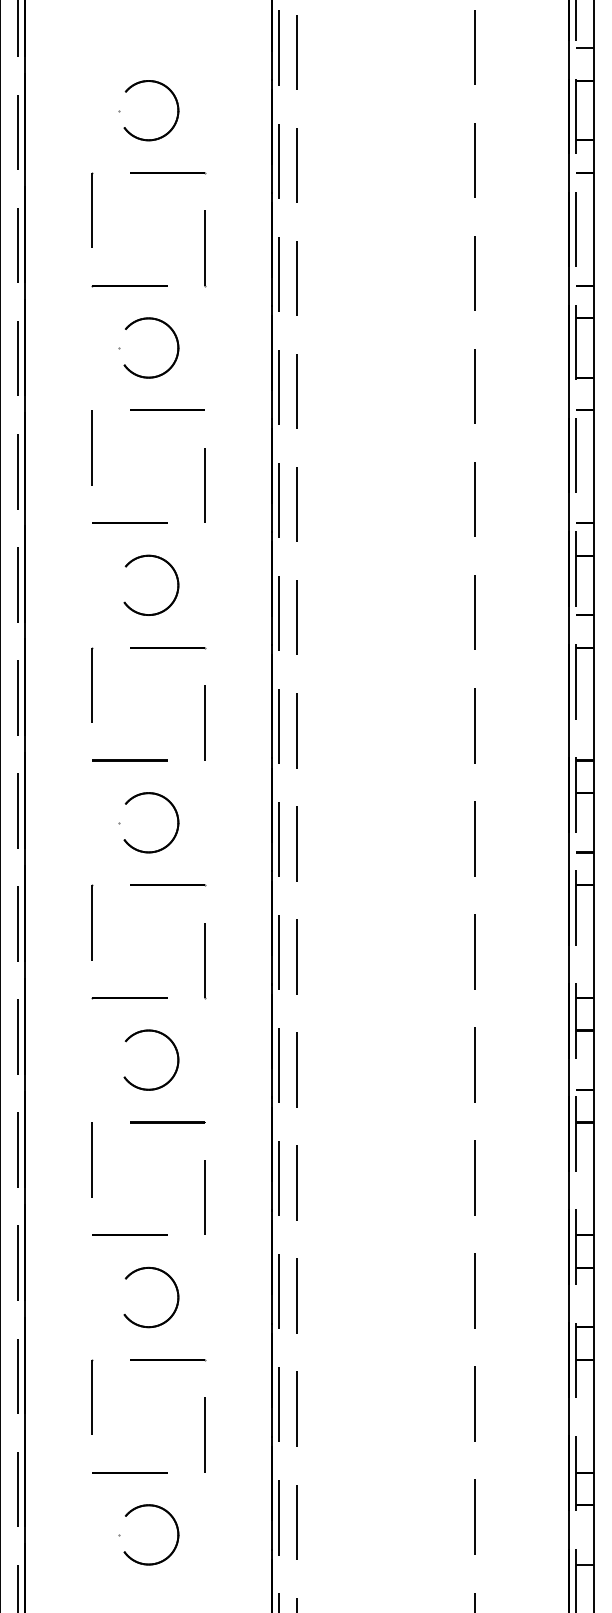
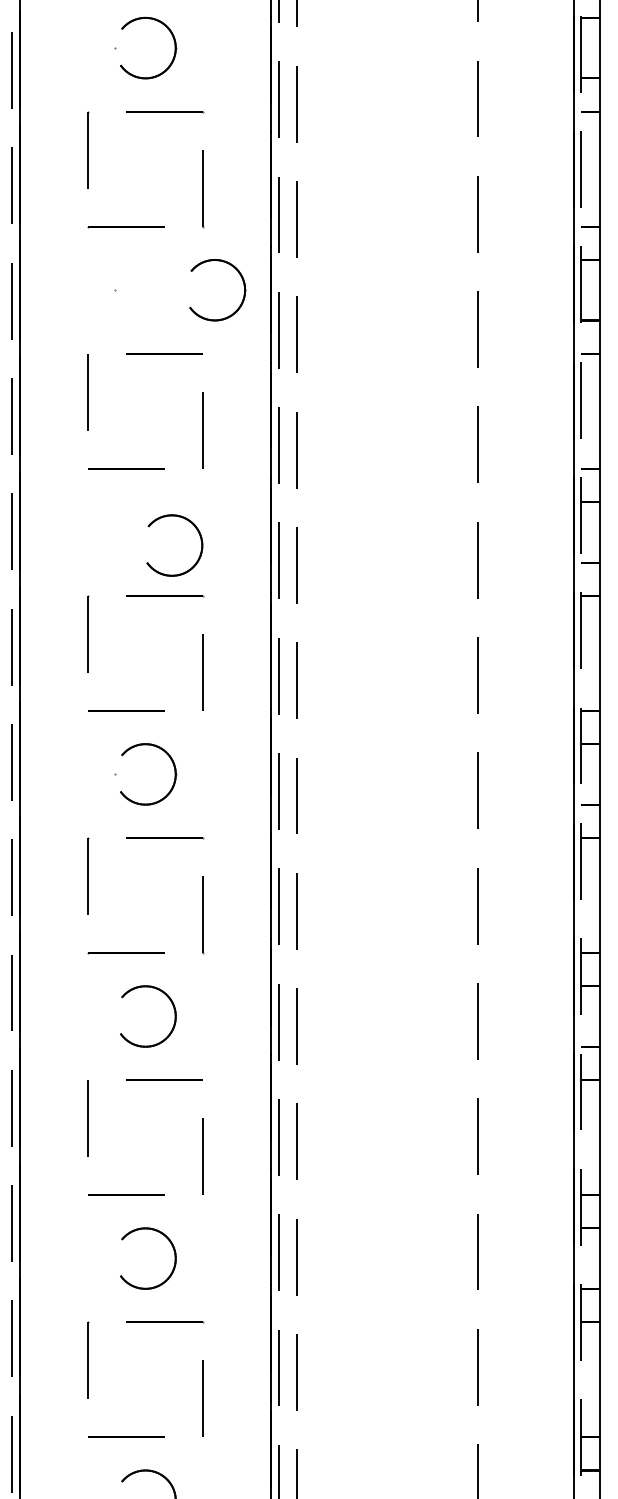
part: (176, 342) -> (243, 284), moved
part: (174, 573) -> (198, 533), moved

